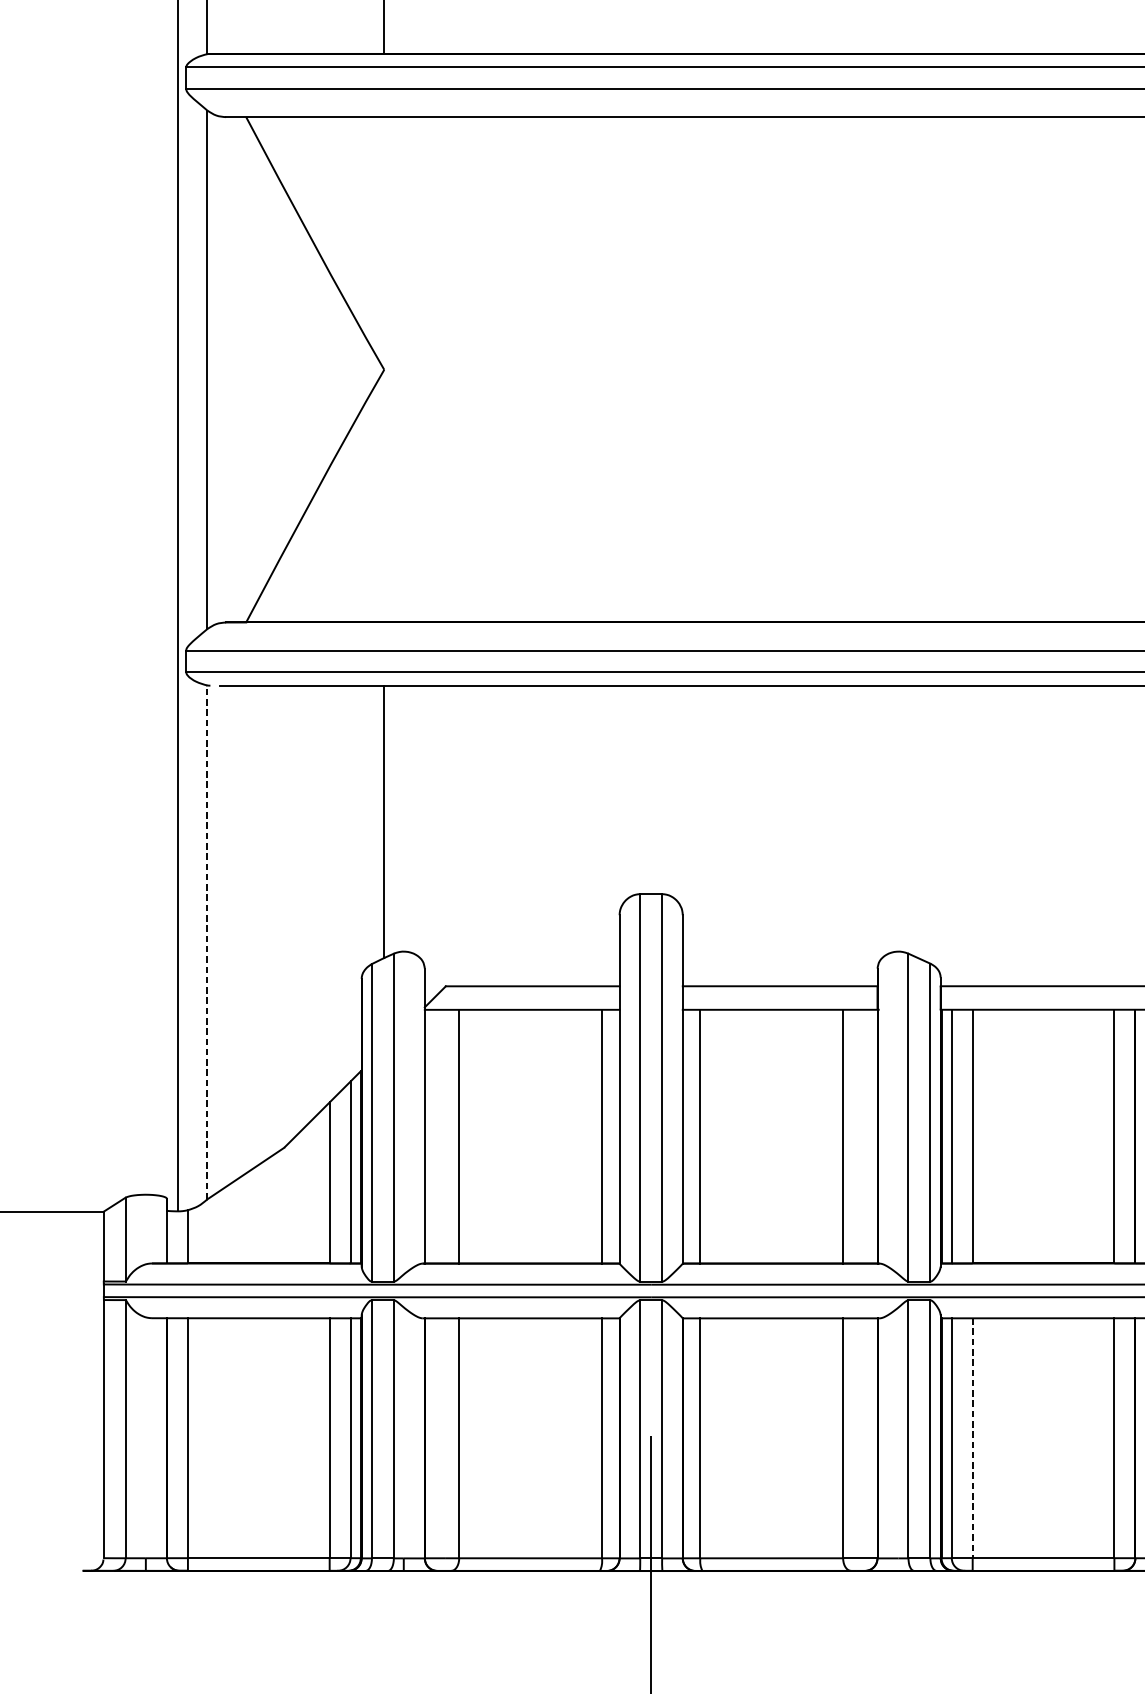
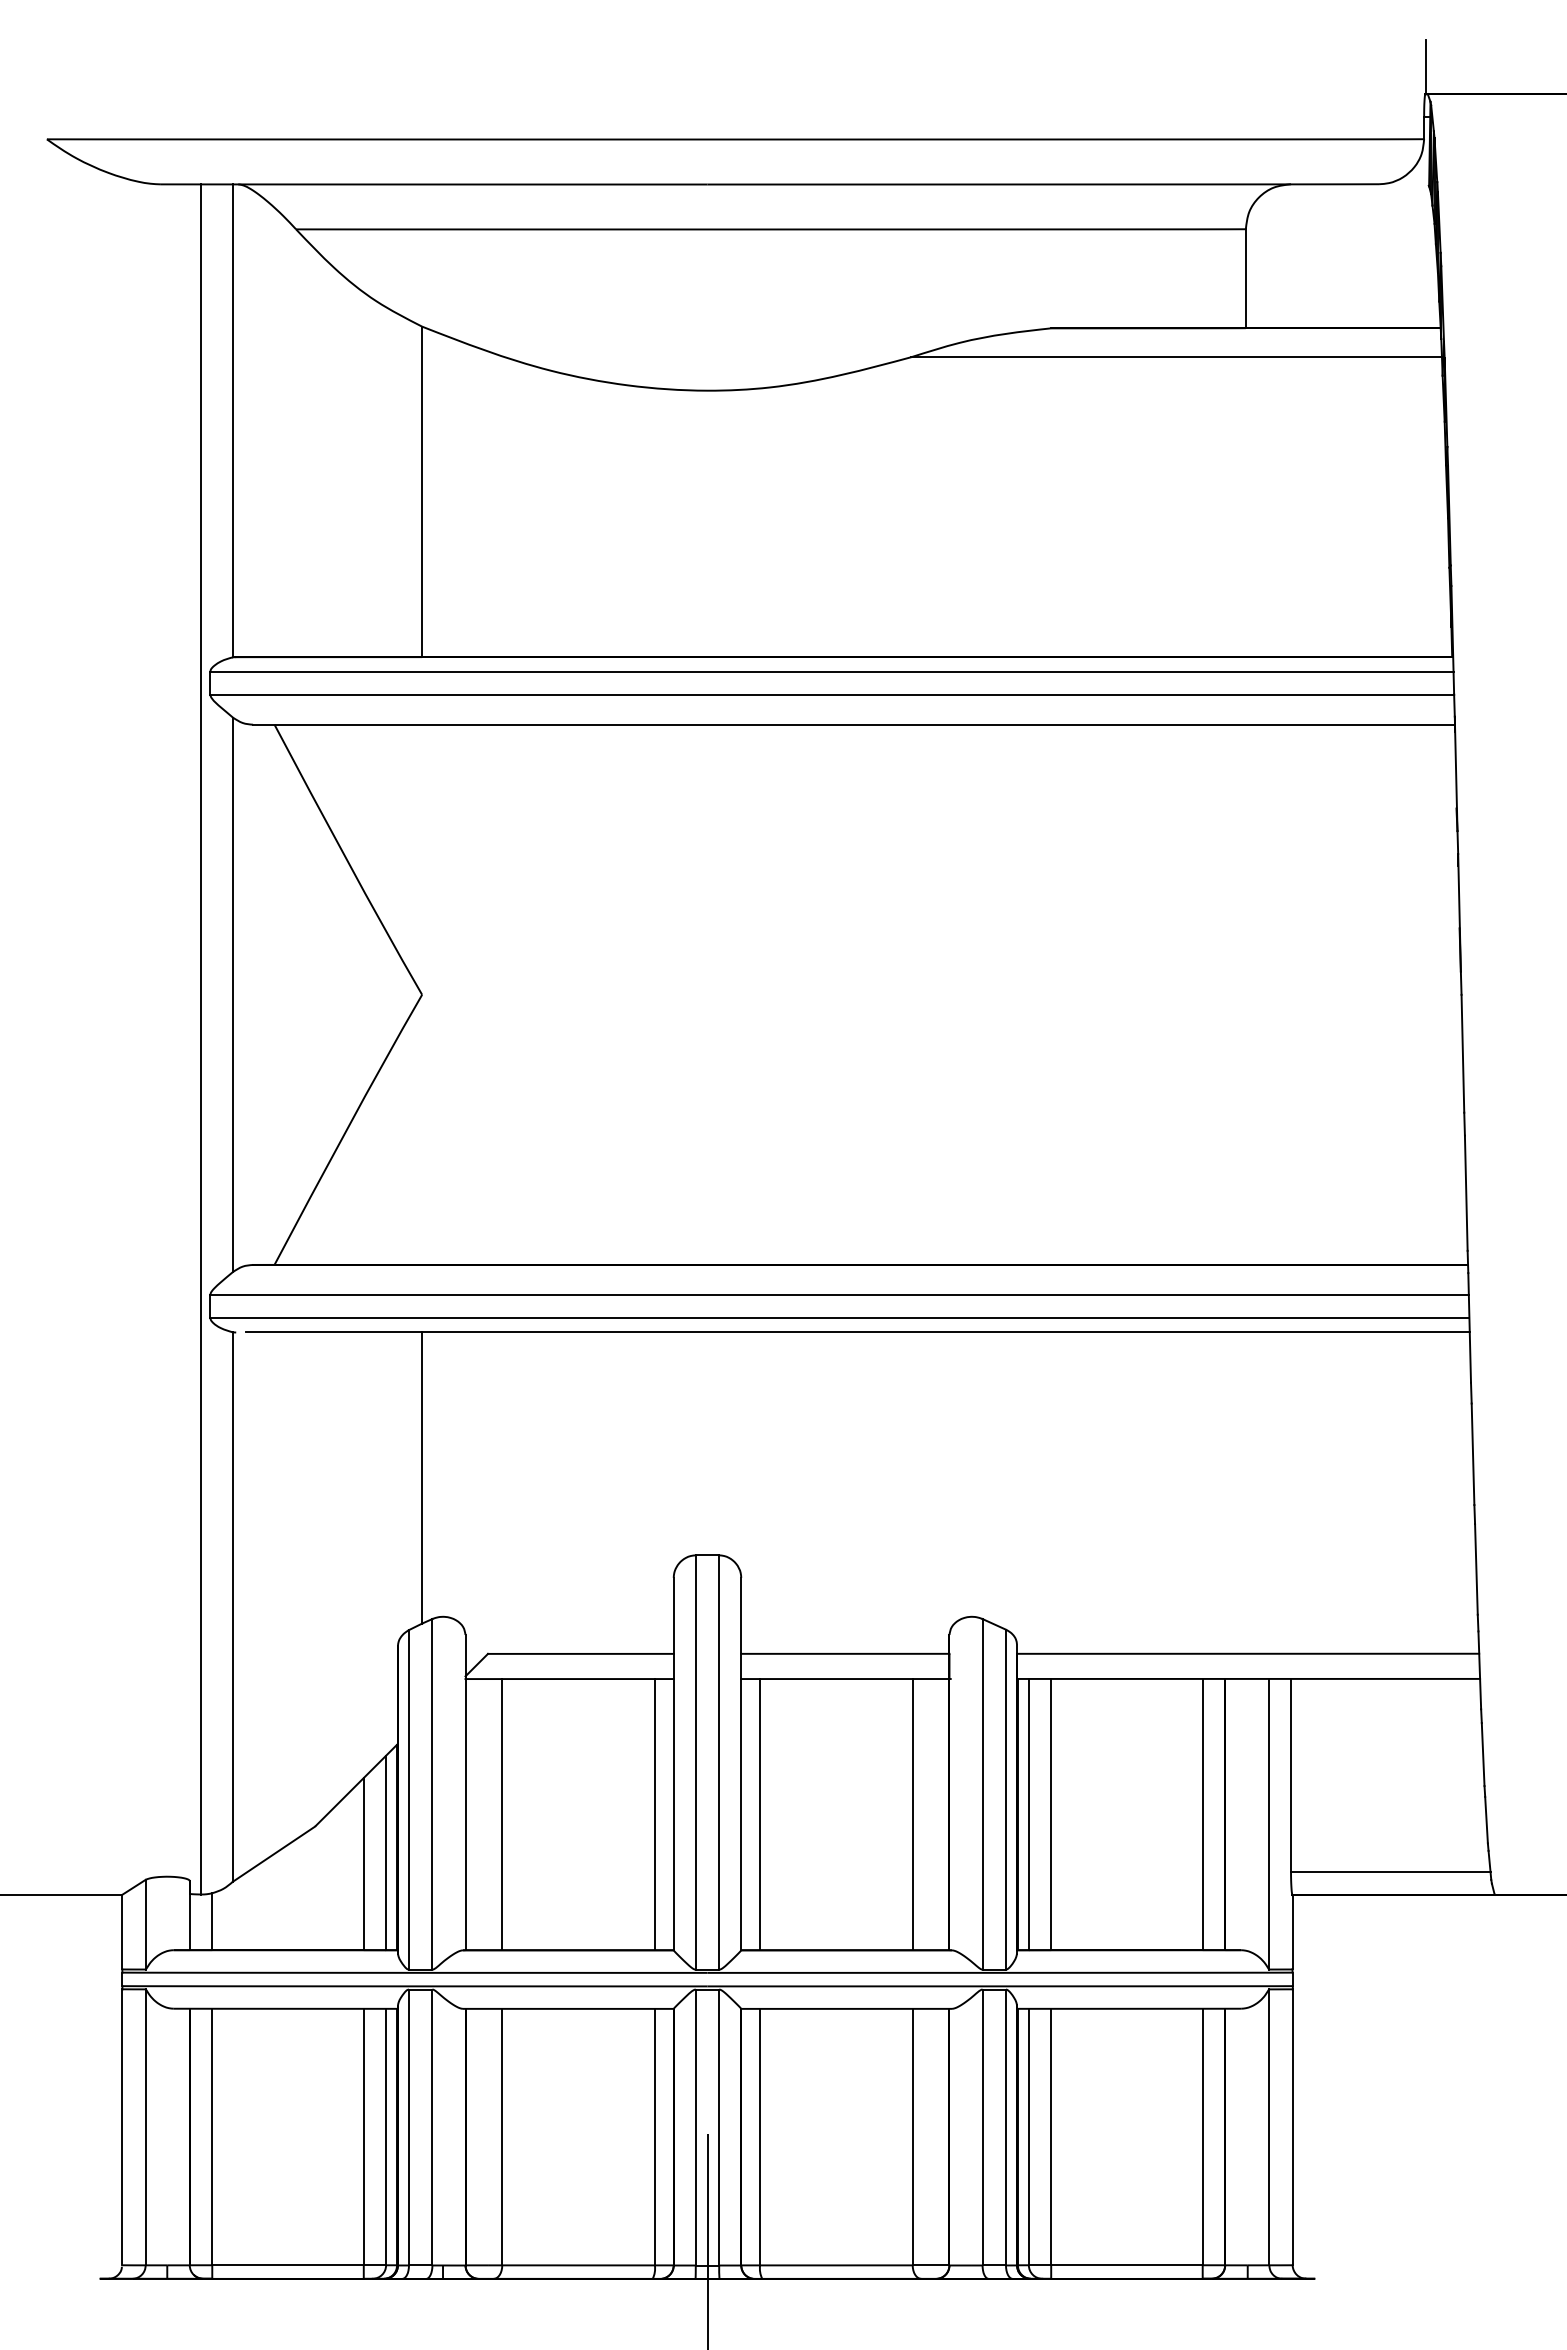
line: (206, 942) -> (232, 1607), dashed -> solid
line: (972, 1438) -> (1051, 2137), dashed -> solid

